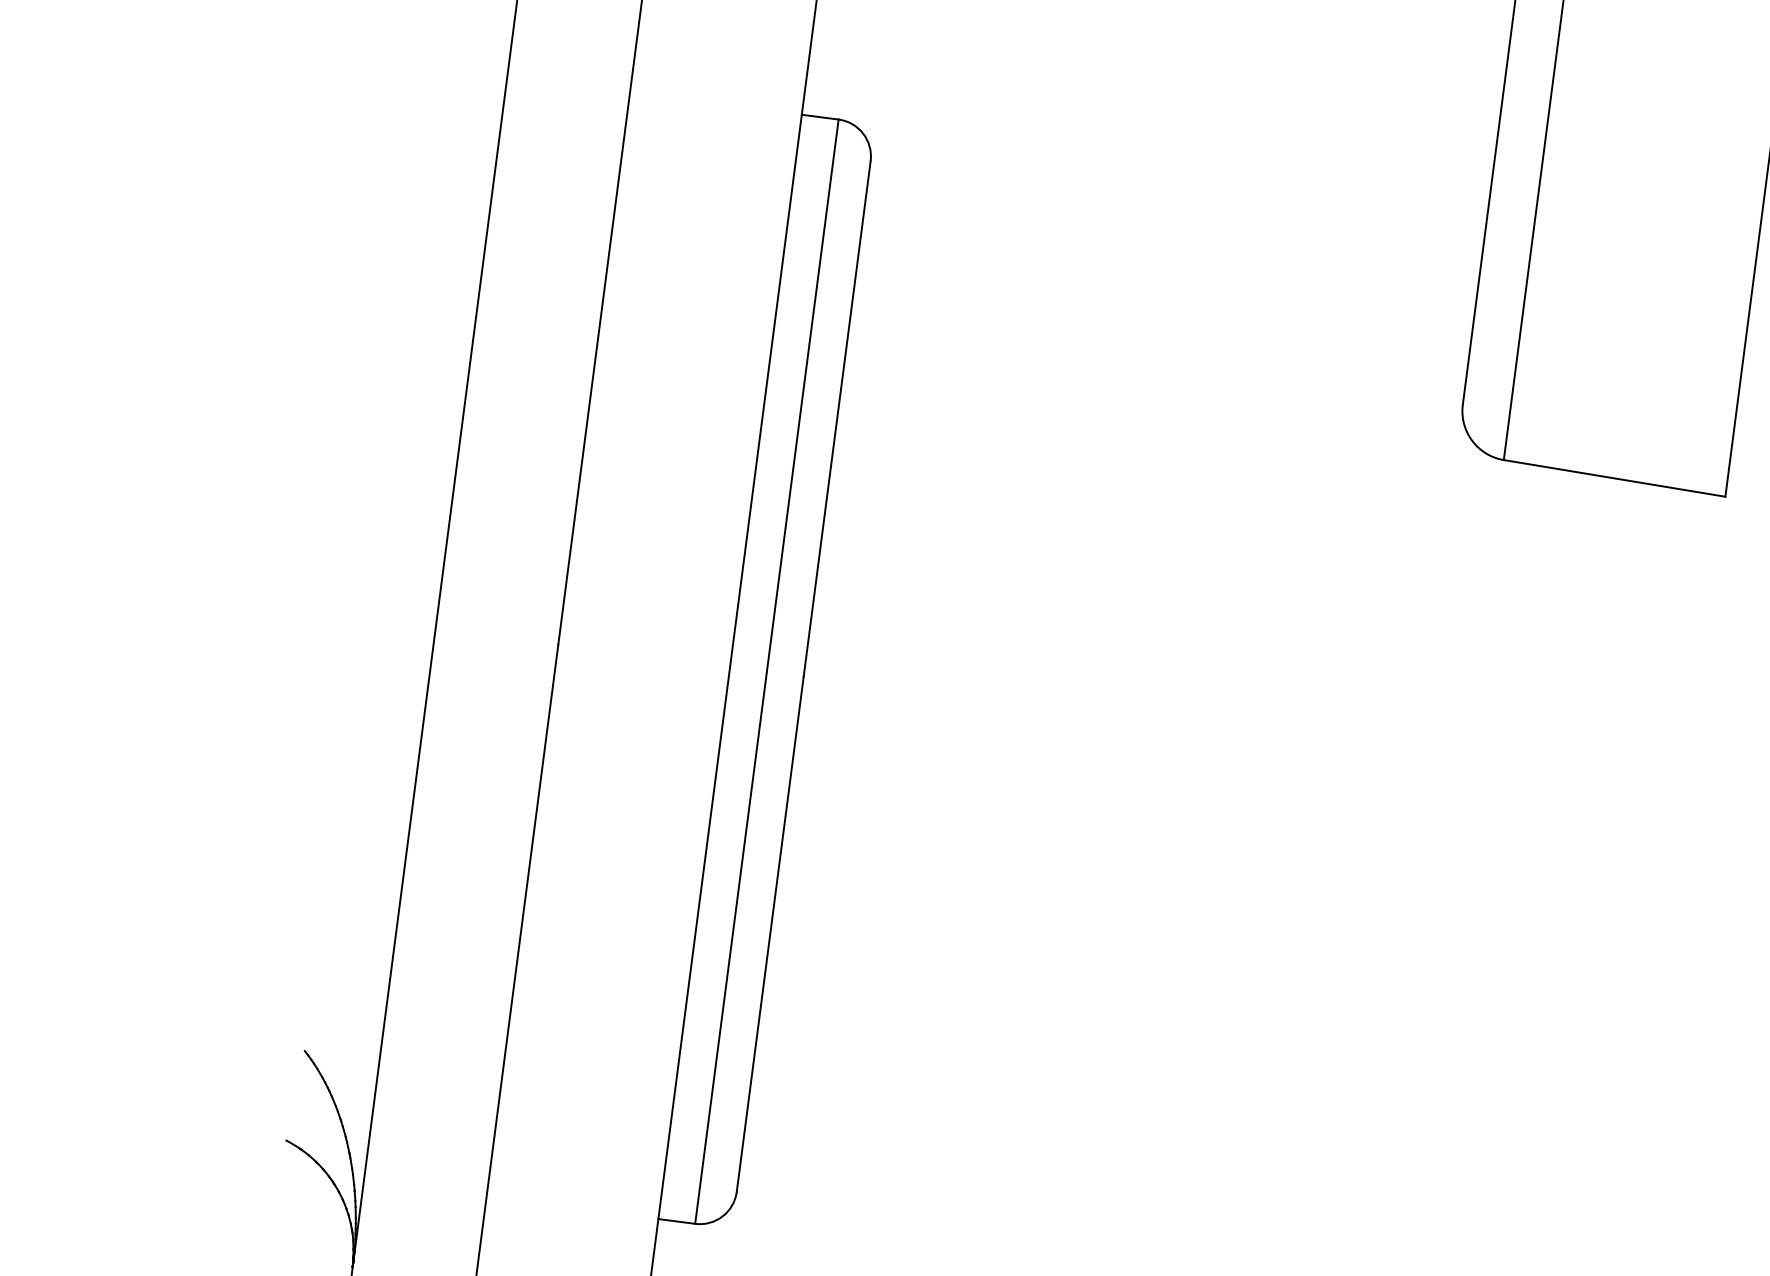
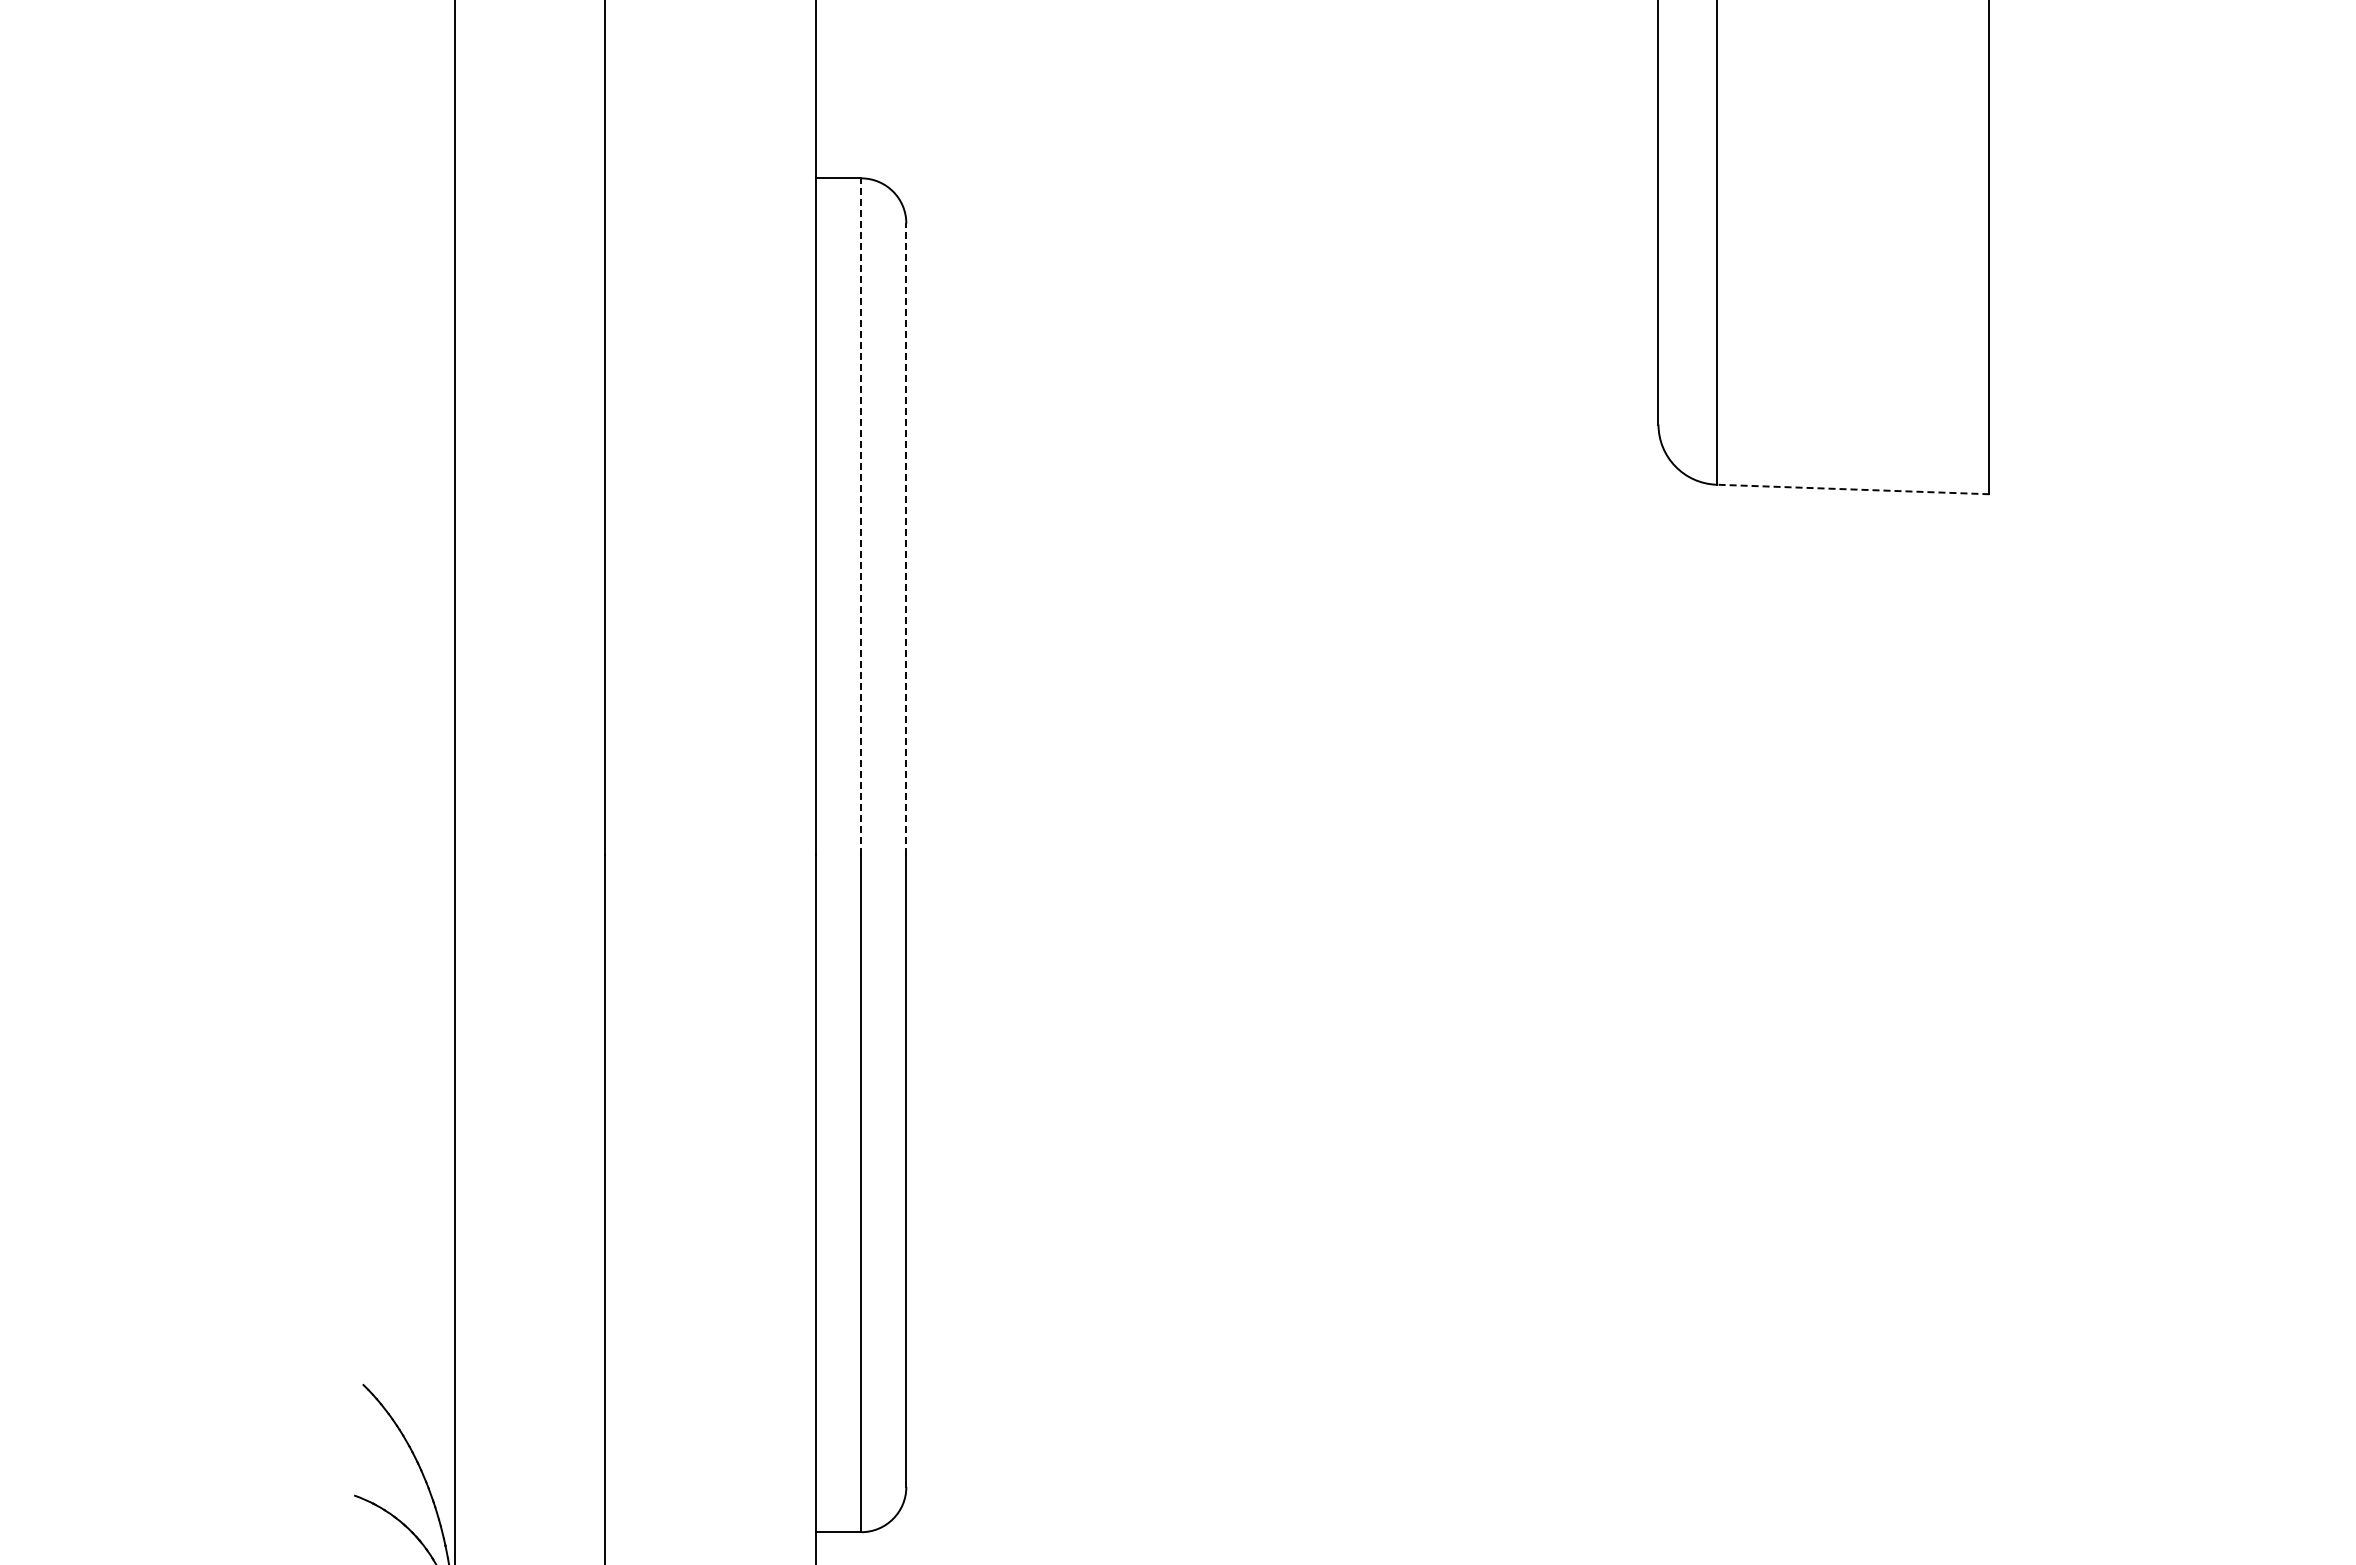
line: (803, 395) -> (861, 516), solid -> dashed
line: (837, 418) -> (906, 539), solid -> dashed
line: (1614, 478) -> (1852, 489), solid -> dashed

